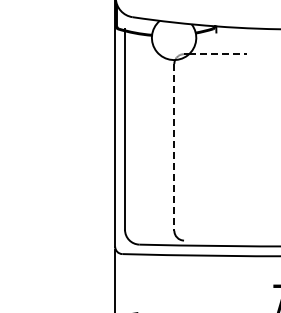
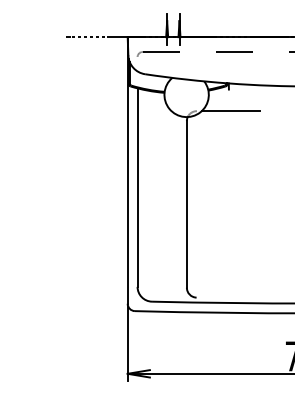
line: (217, 54) -> (230, 111), dashed -> solid
line: (173, 147) -> (186, 204), dashed -> solid

